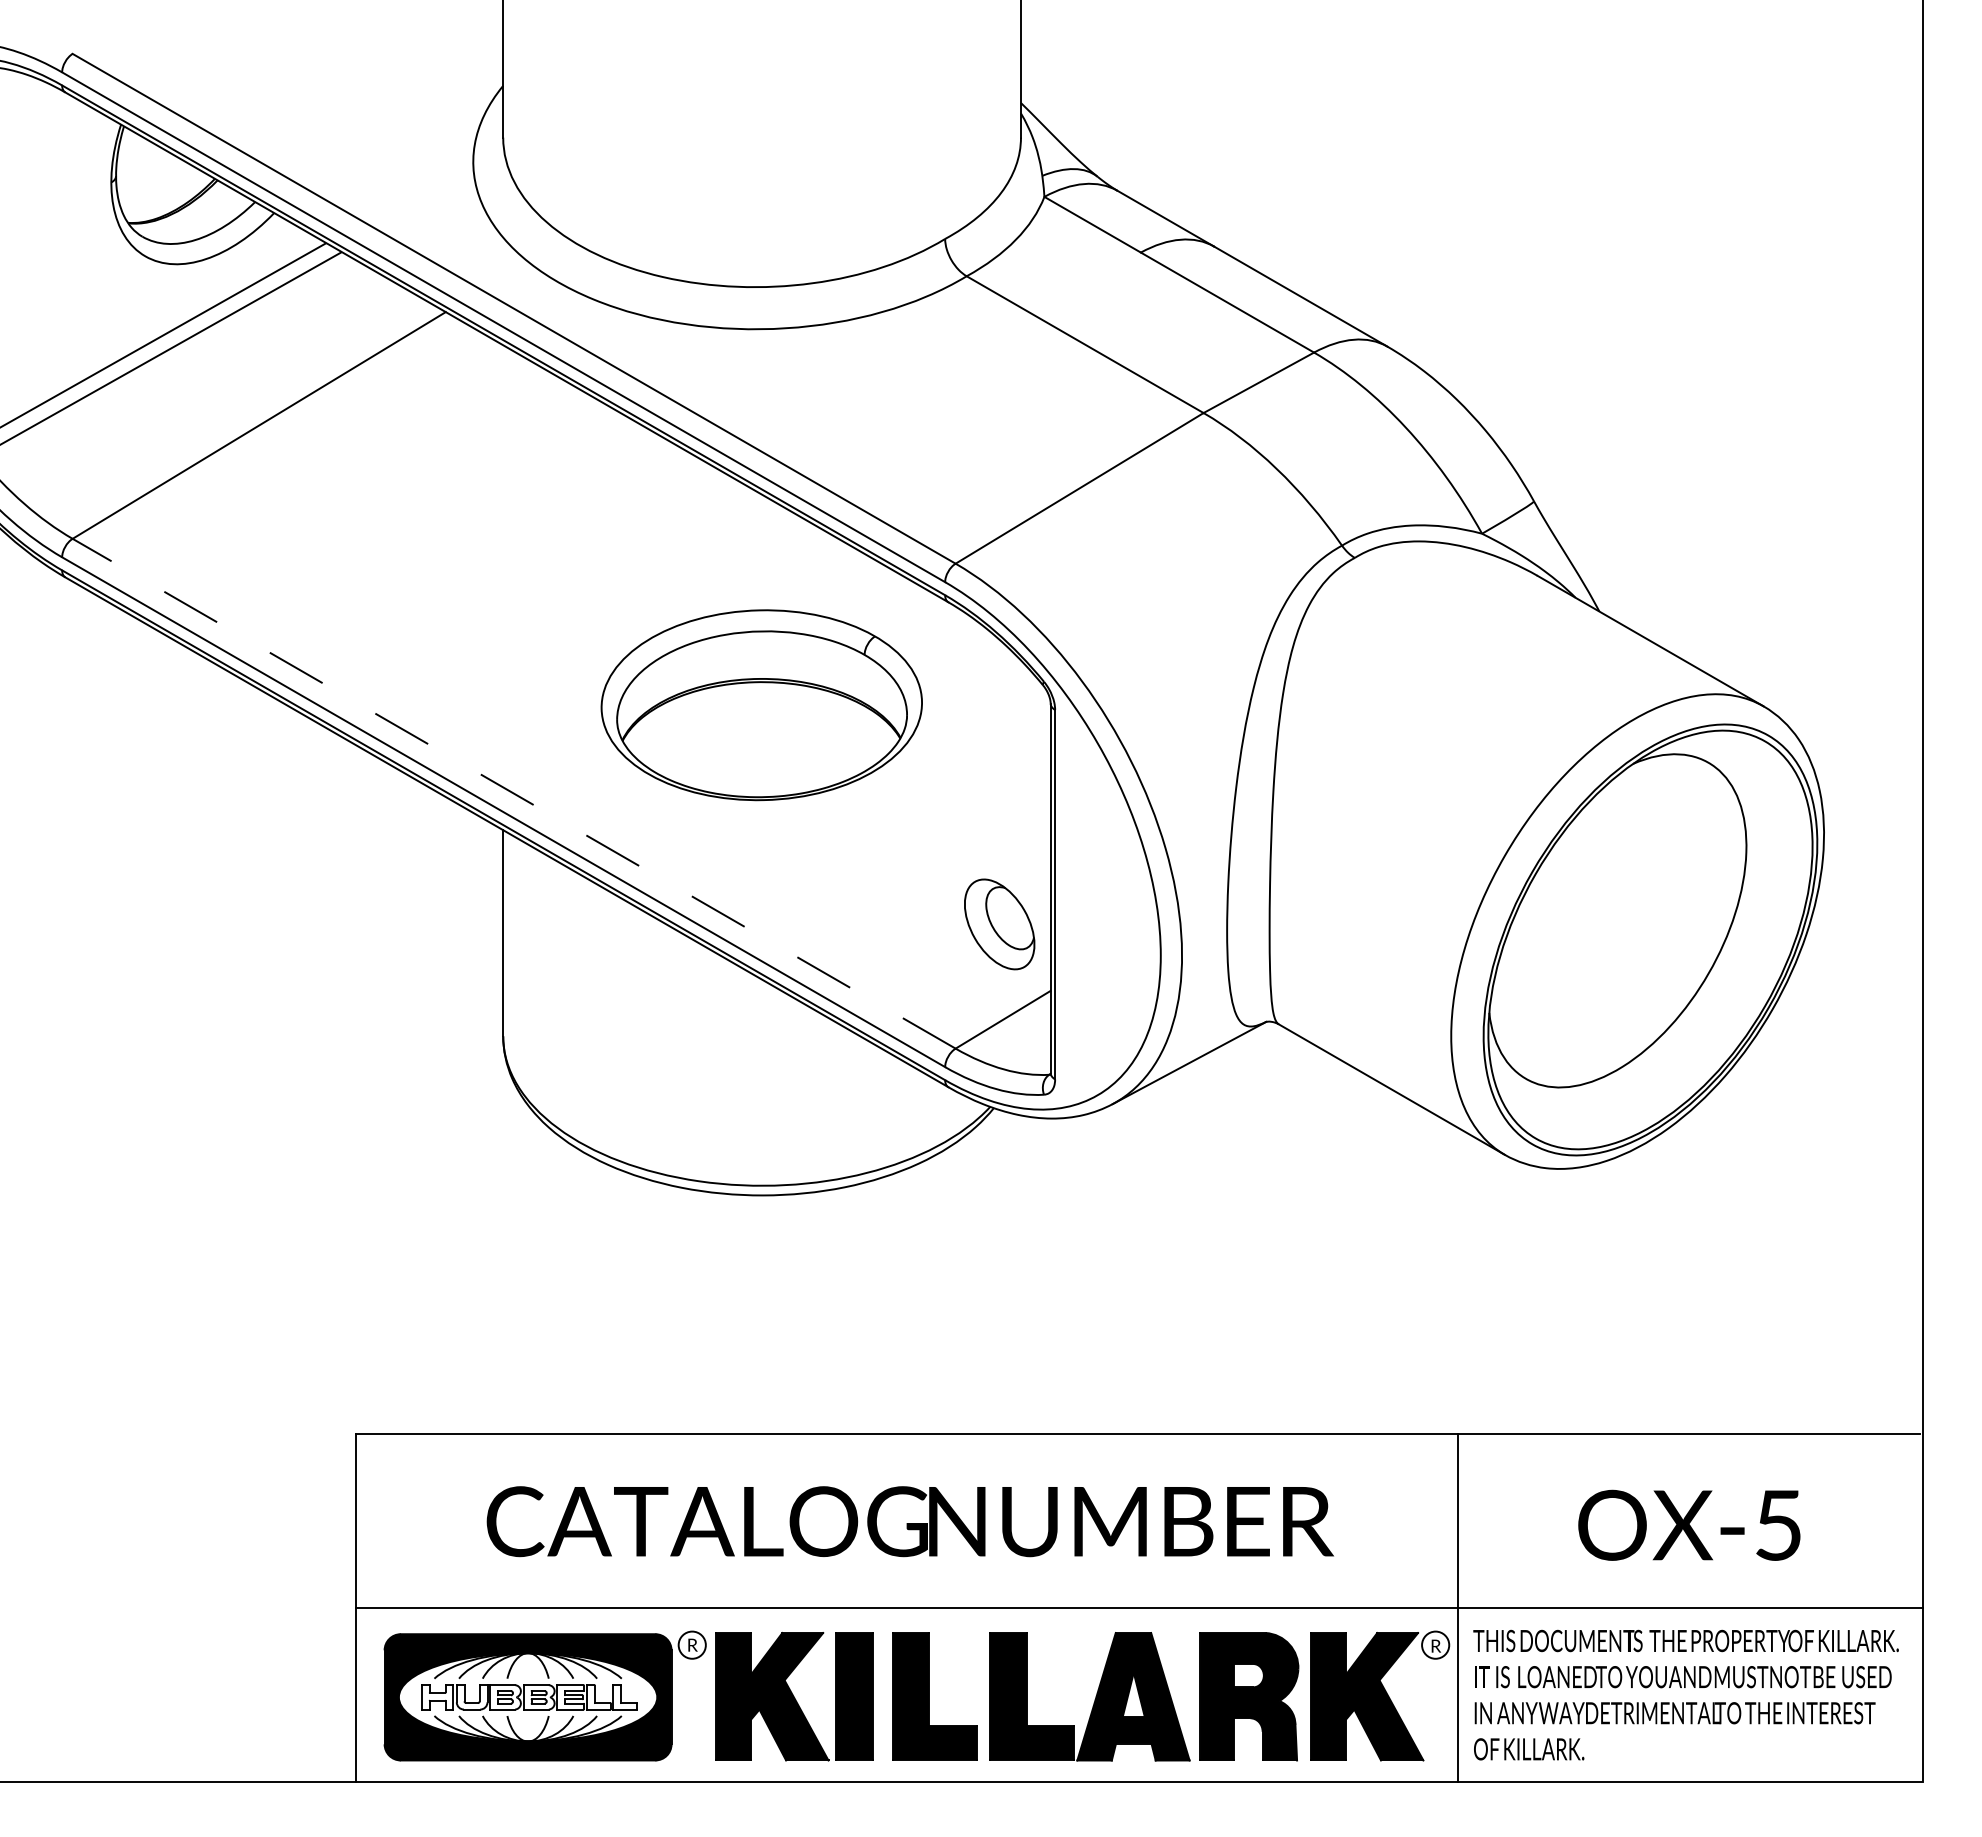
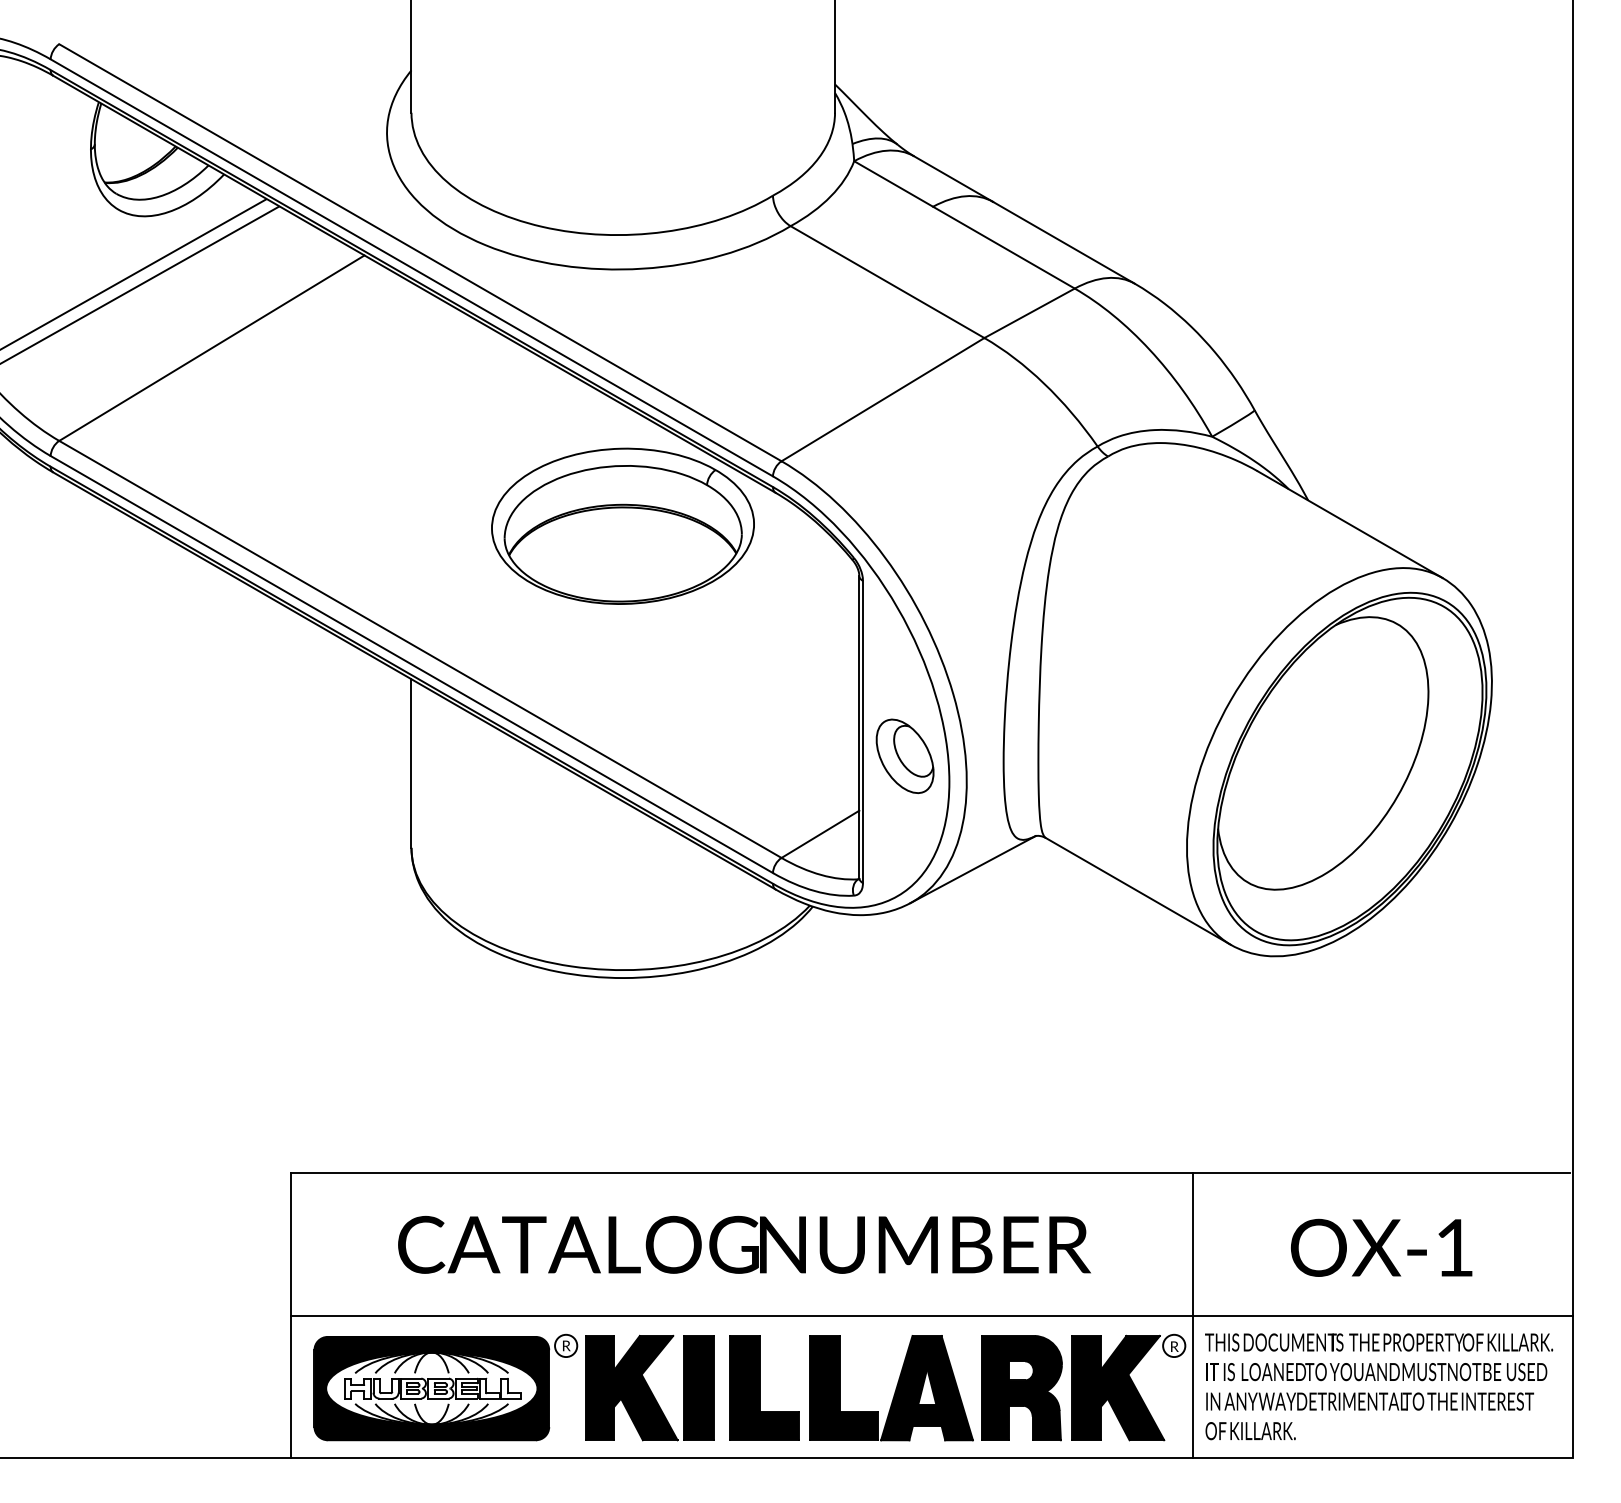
part: (761, 705) -> (622, 526), moved
line: (514, 793) -> (420, 649), dashed -> solid
part: (999, 924) -> (904, 756), moved
text: (1778, 1525) -> (1454, 1248), OX-5 -> OX-1

